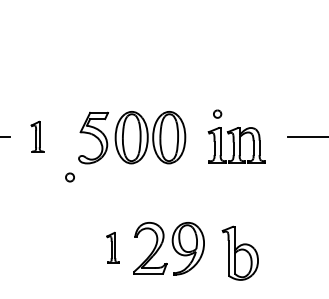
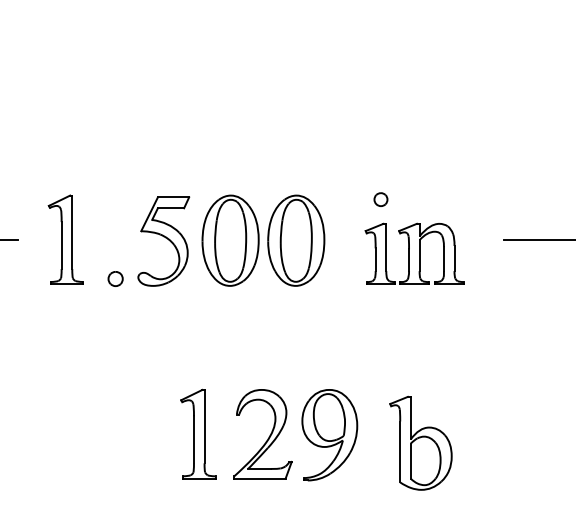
part: (37, 136) -> (65, 238), size x1.67
part: (69, 177) -> (114, 279), moved
part: (112, 247) -> (196, 433), size x1.67

